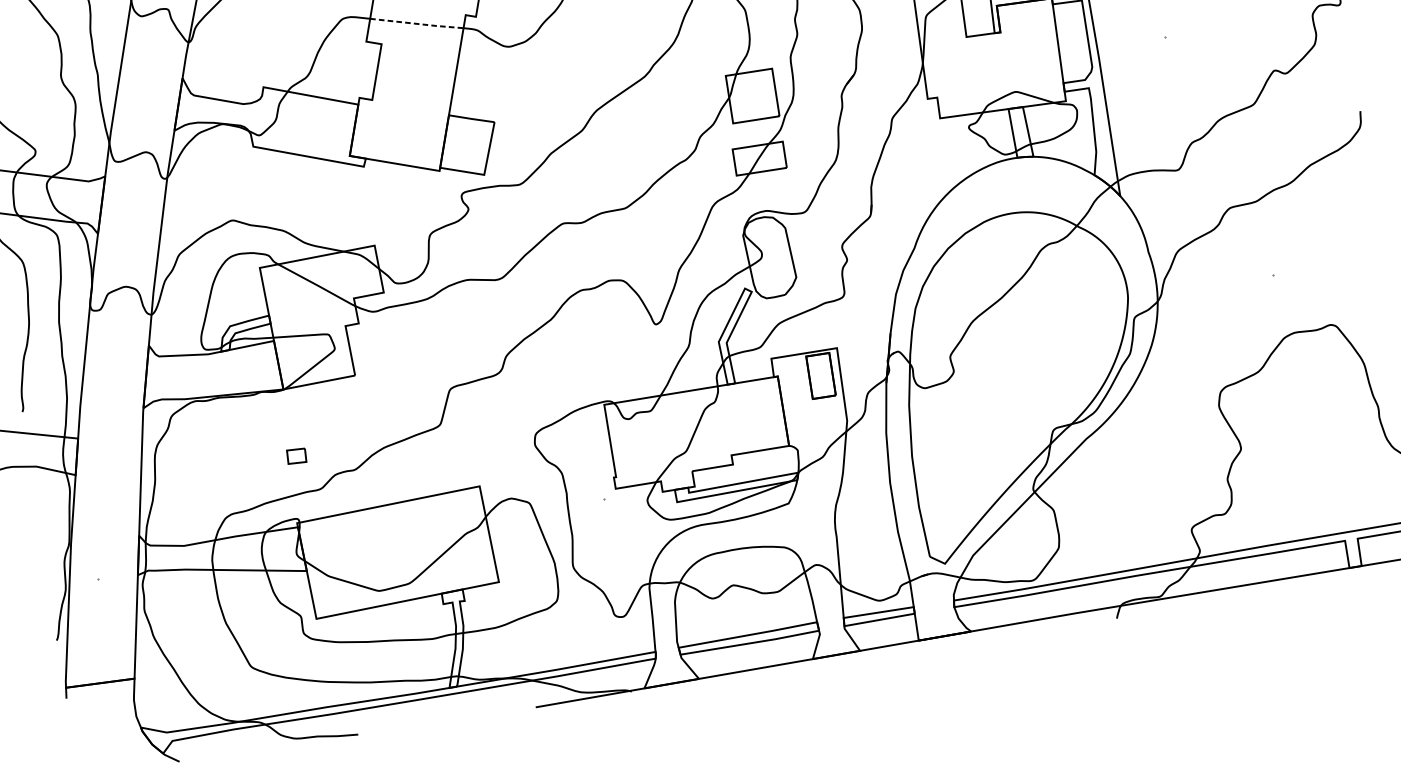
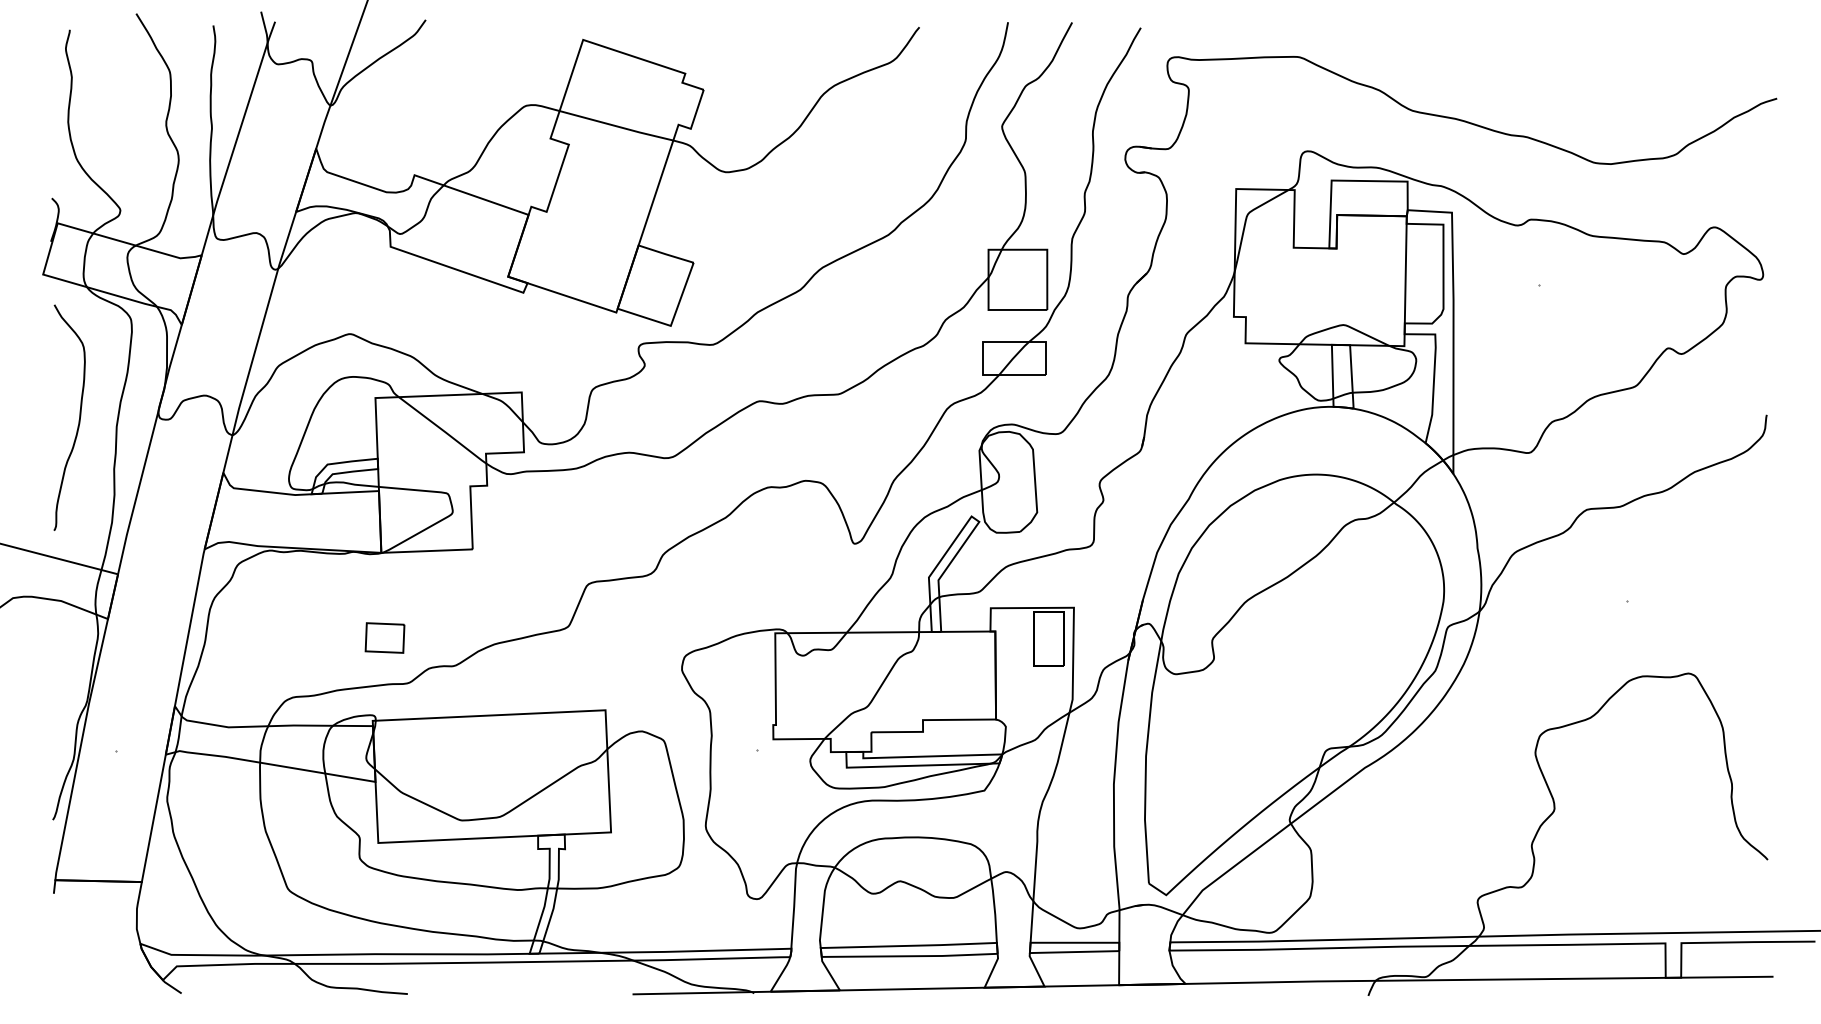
line: (417, 23) -> (617, 126), dashed -> solid
part: (296, 455) -> (384, 637), size x1.67

